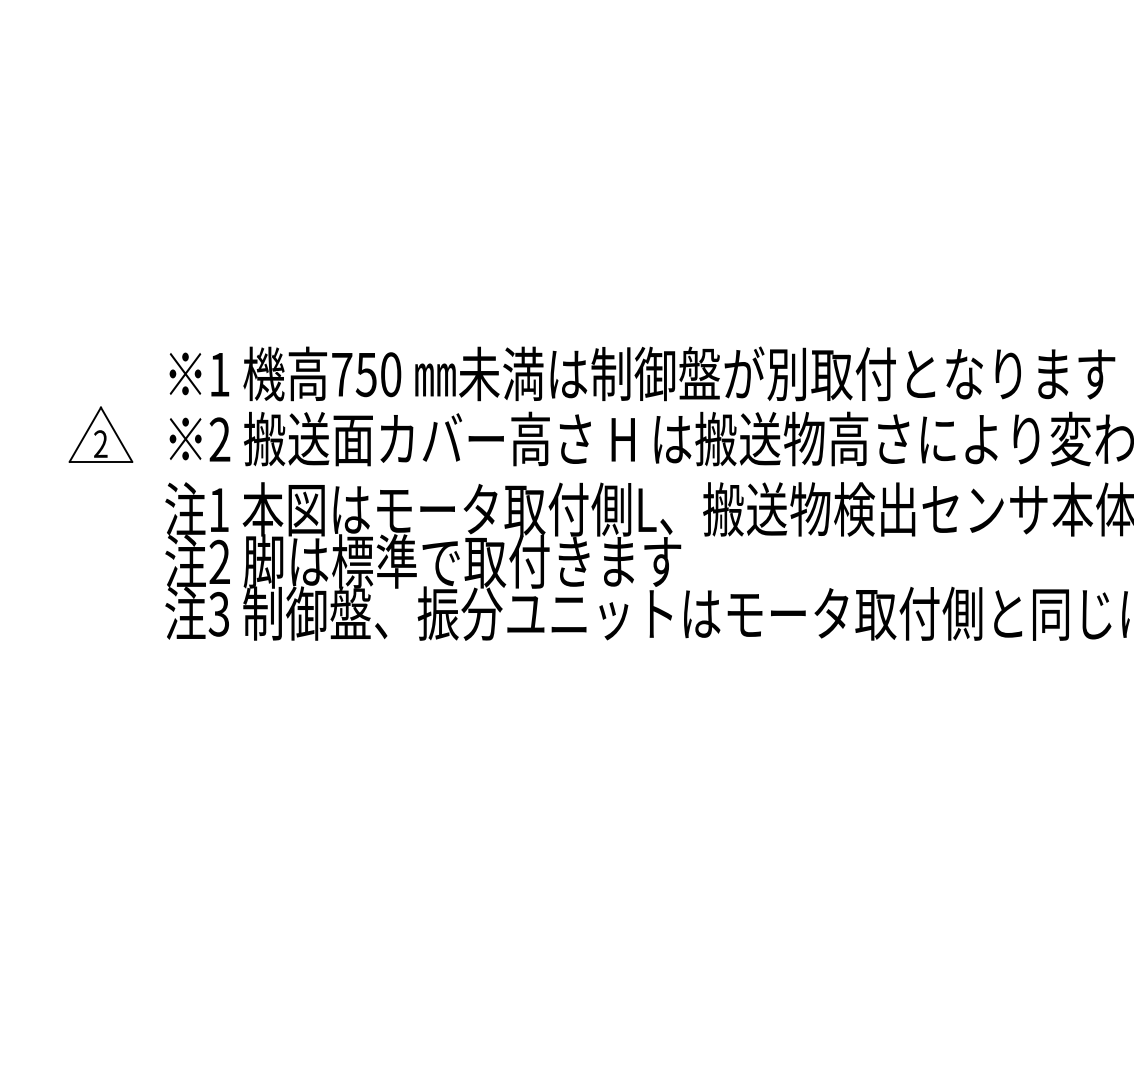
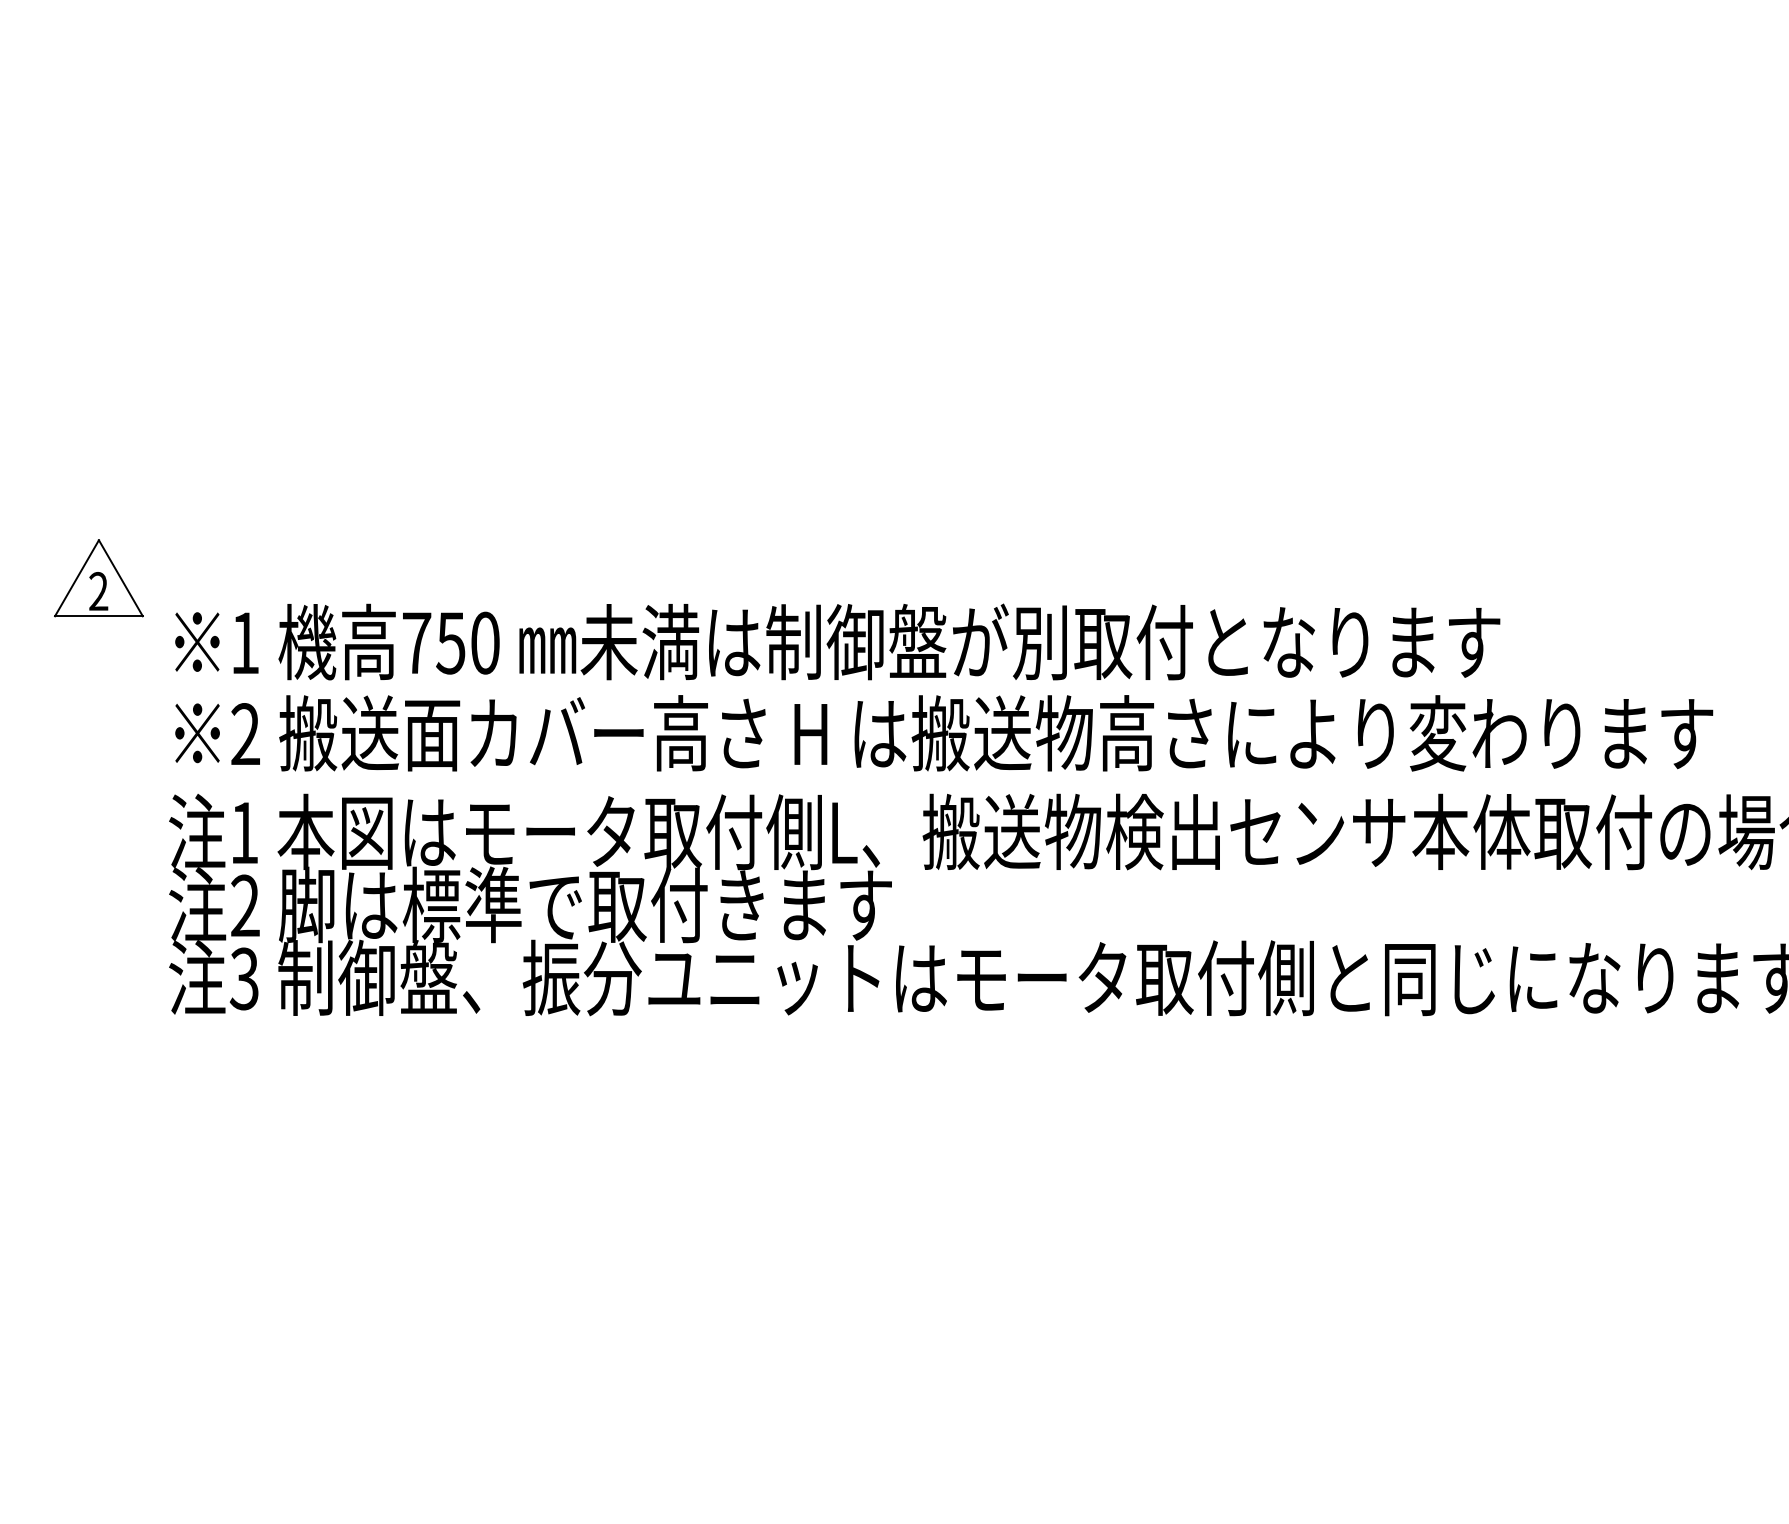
part: (100, 434) -> (98, 578), moved

